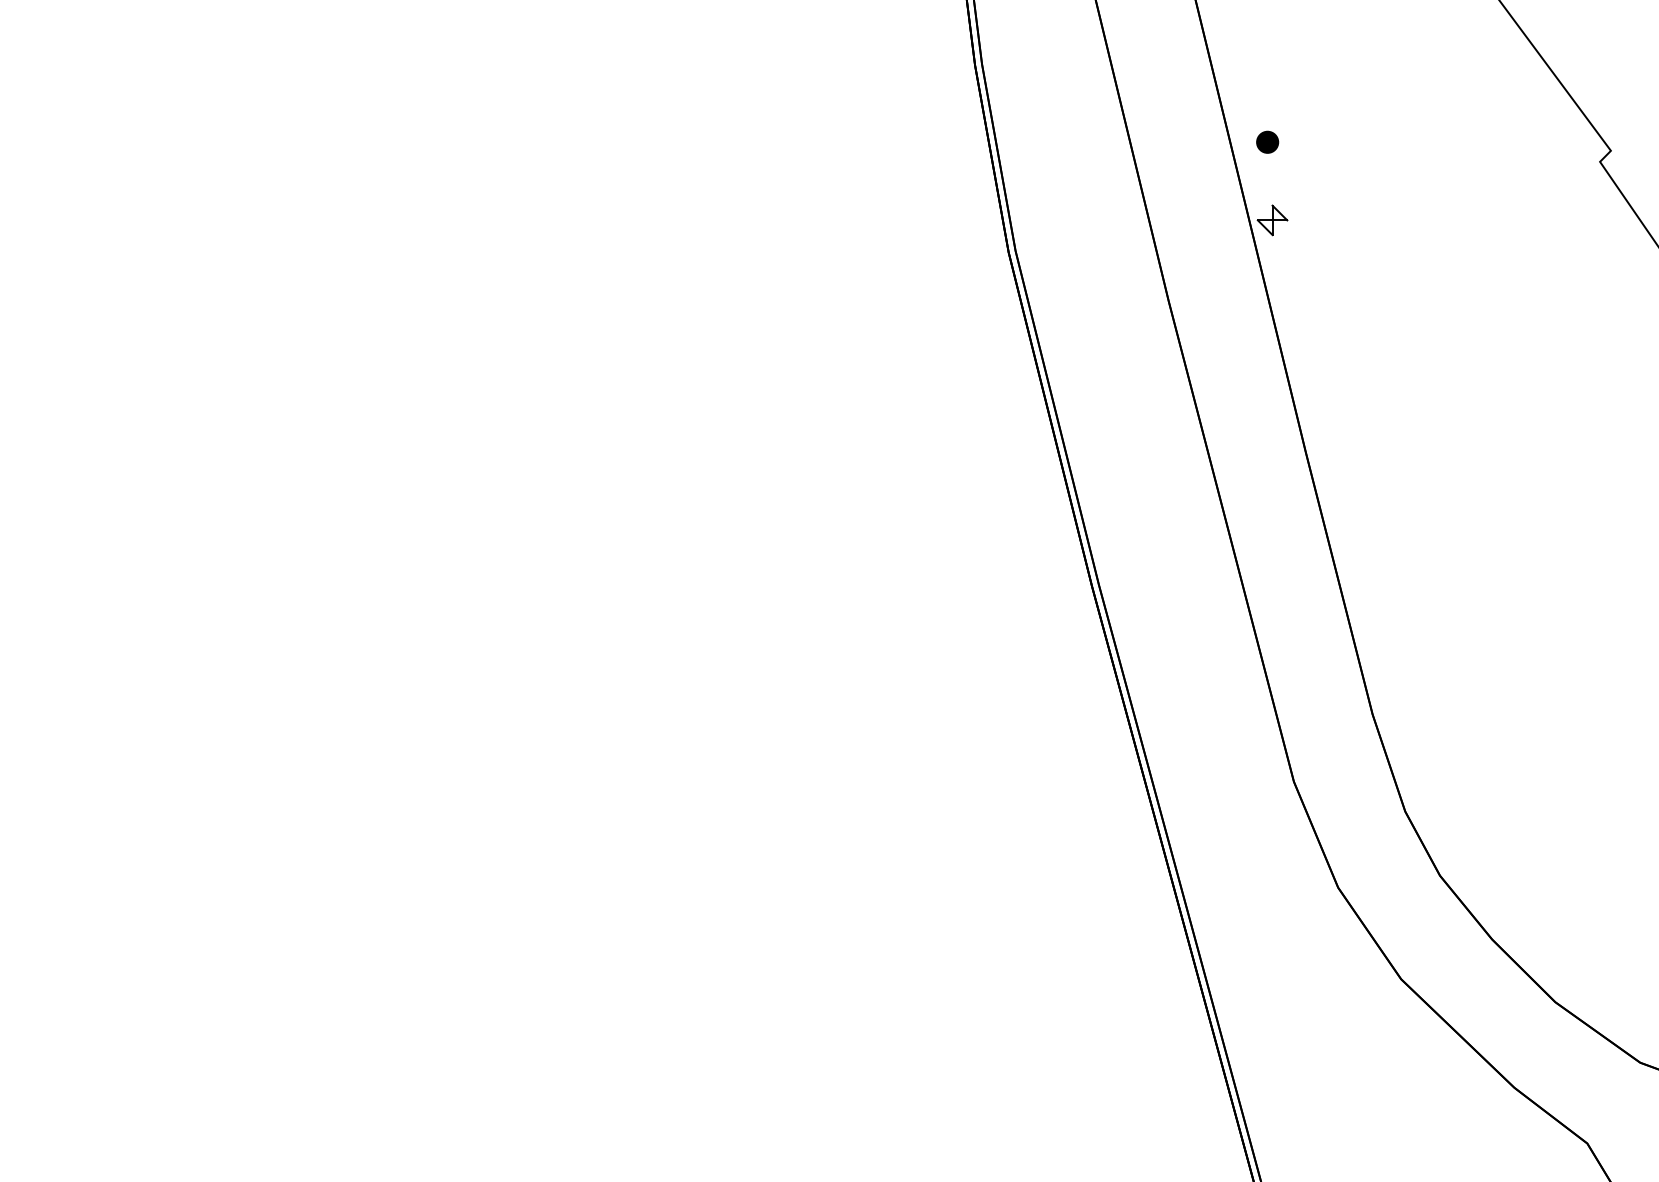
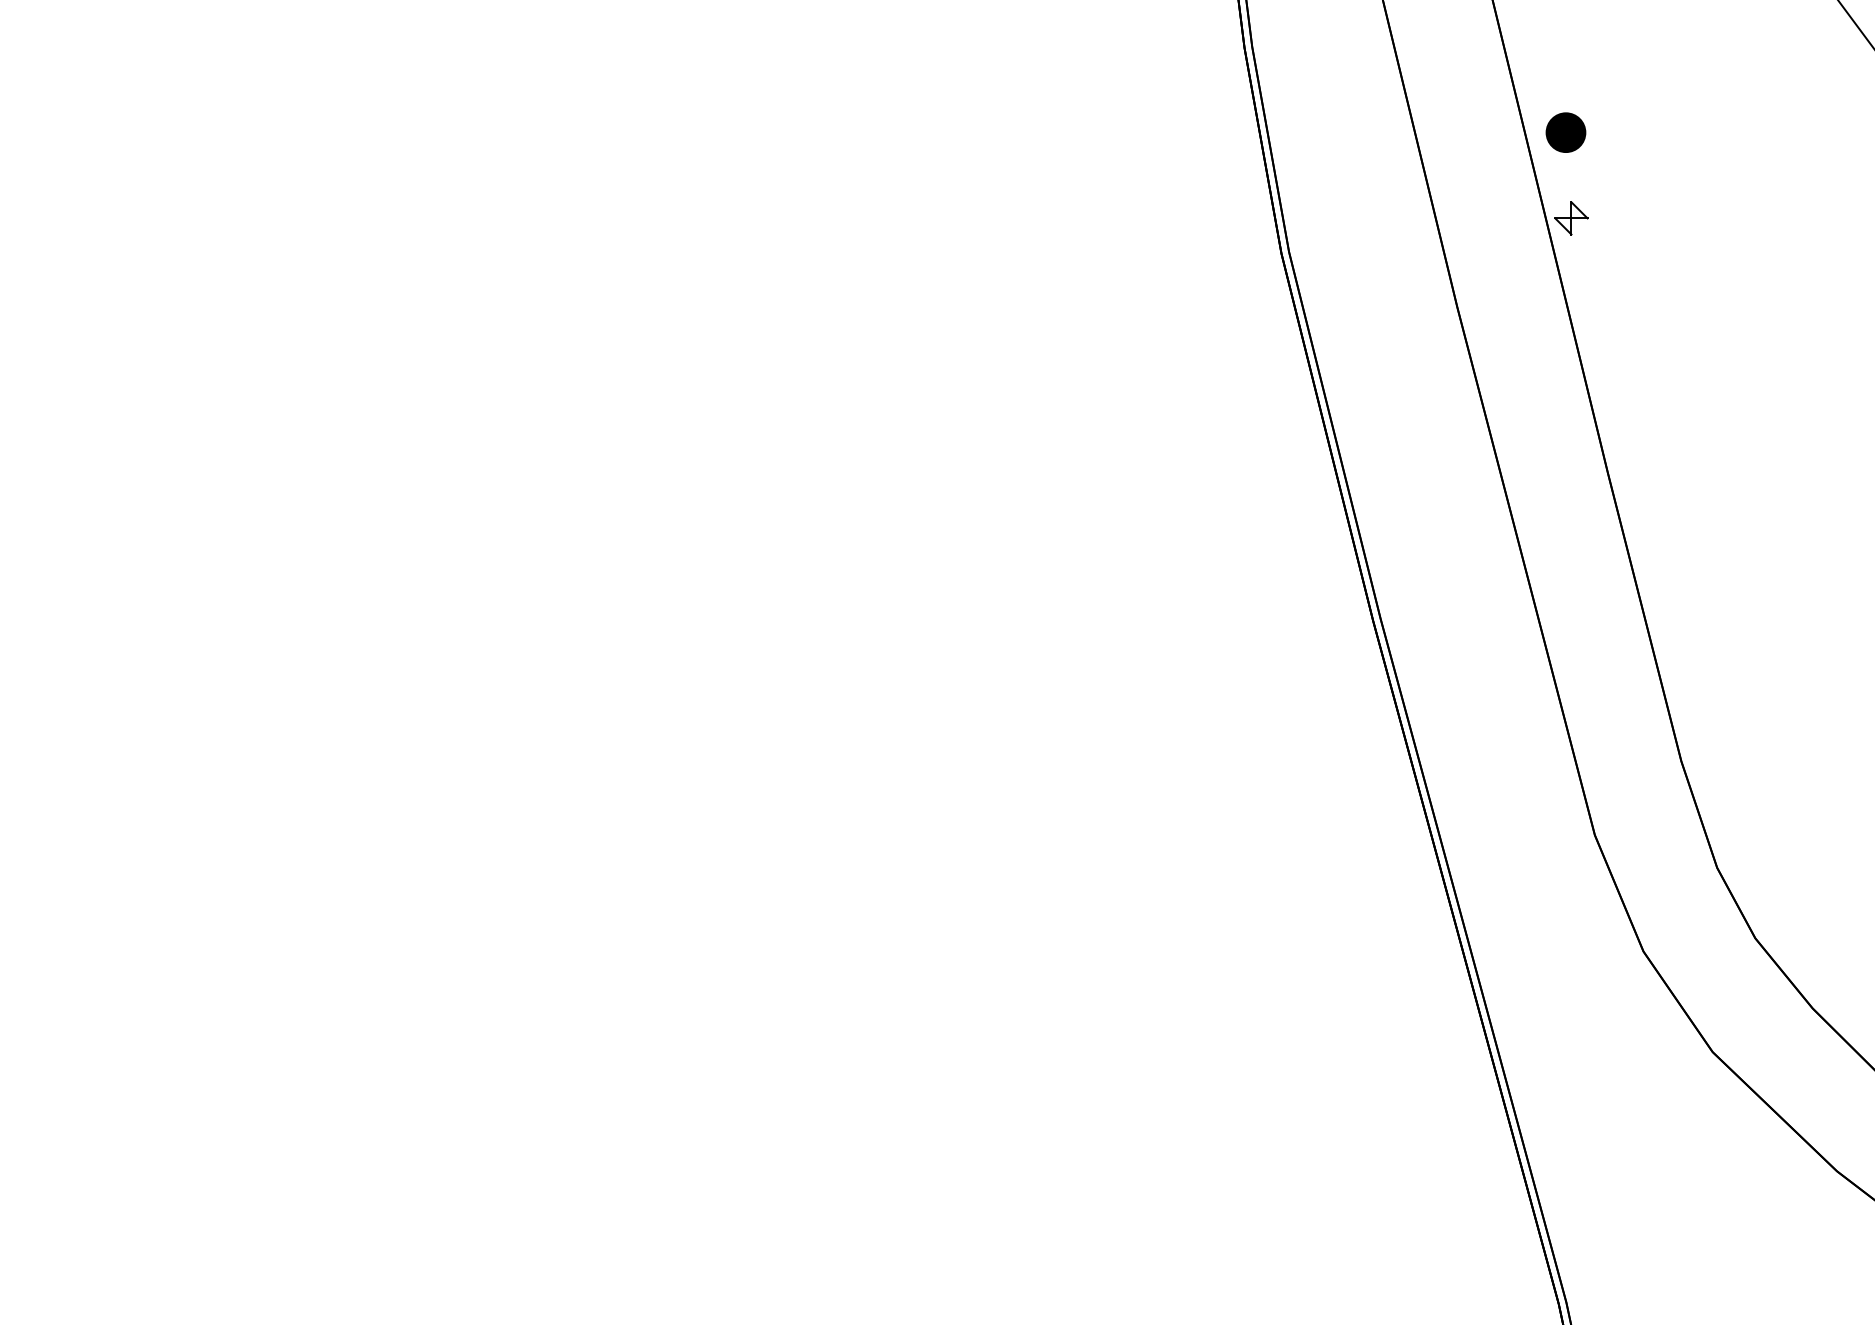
part: (1267, 142) -> (1565, 132), size x1.67

